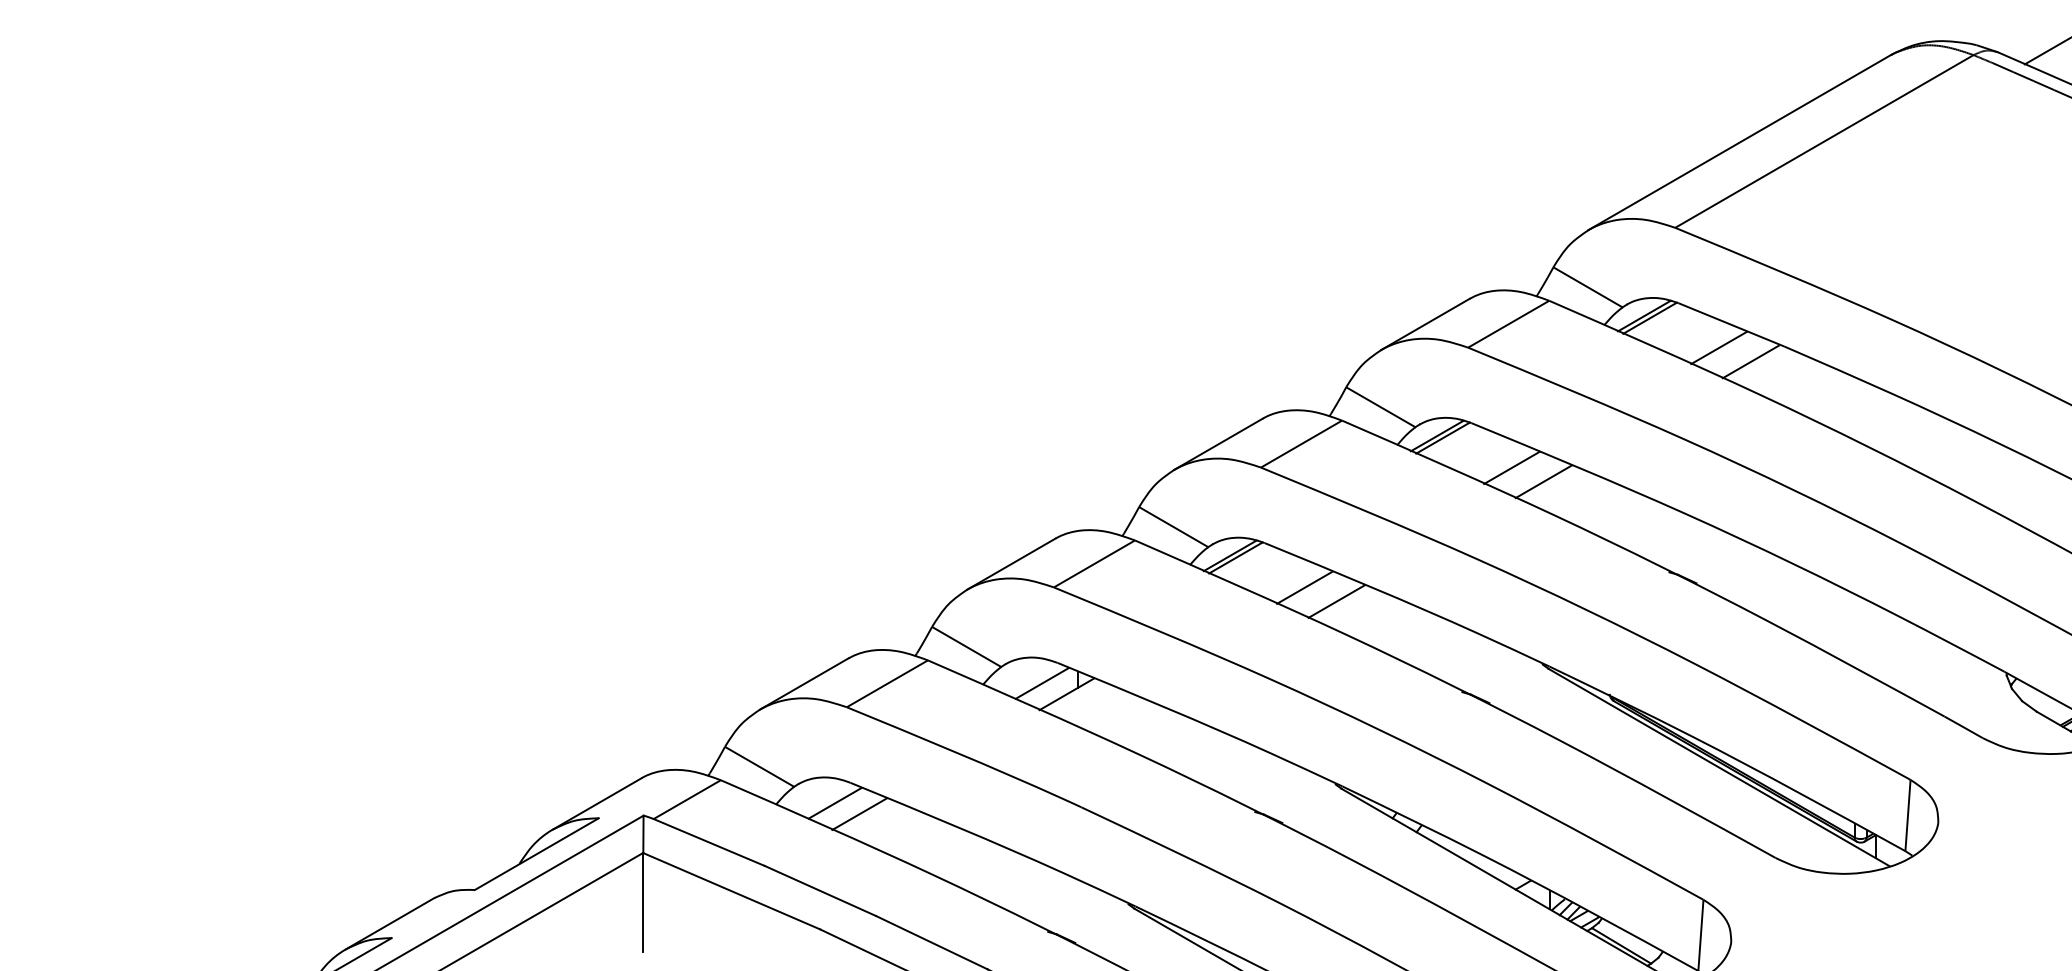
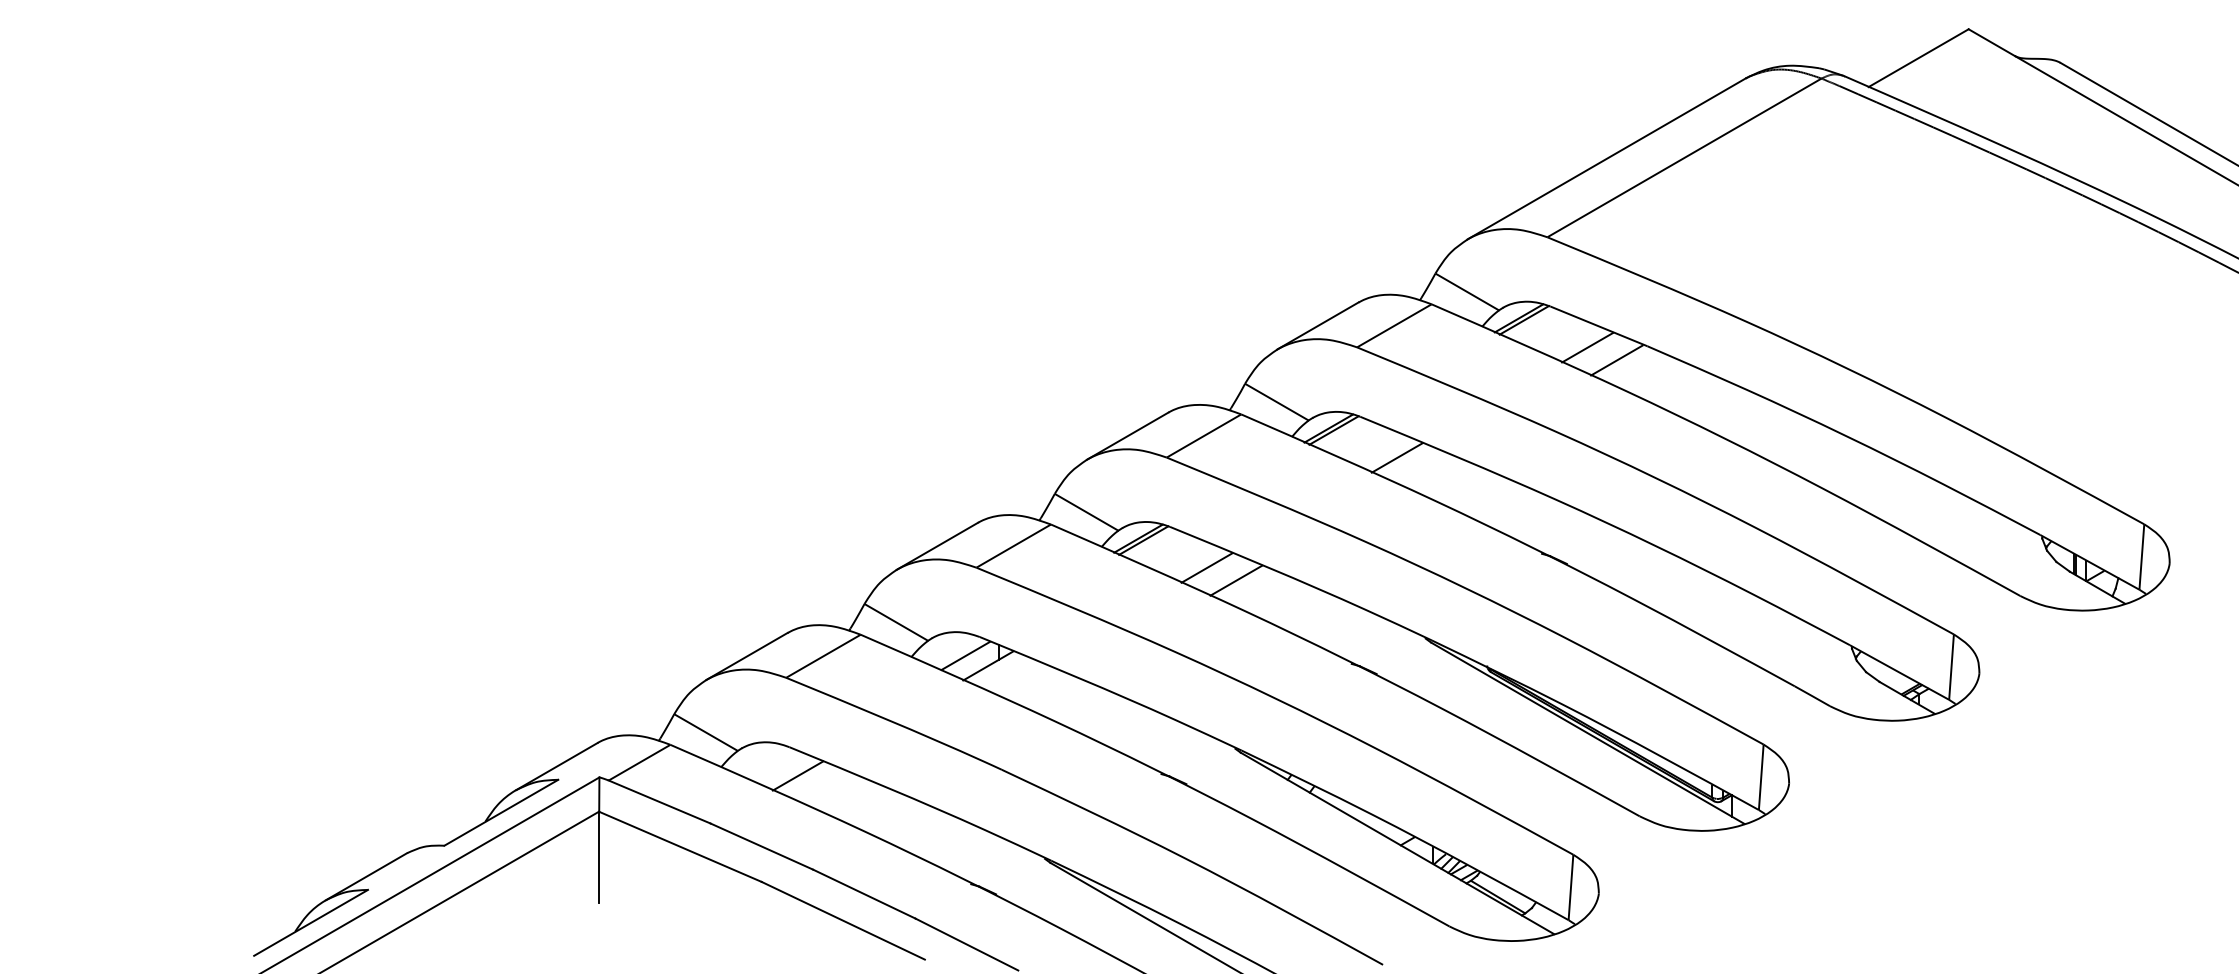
line: (1543, 481) -> (1426, 470), removed
line: (835, 802) -> (775, 765), removed

